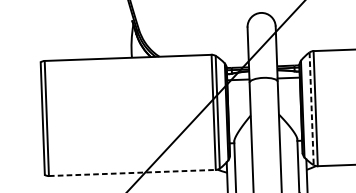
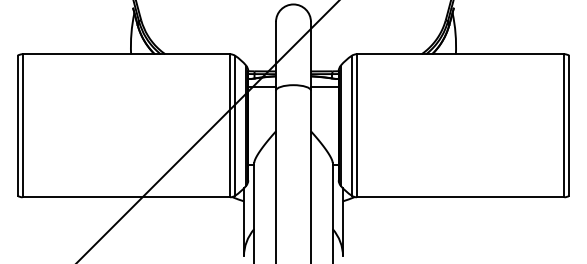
line: (311, 109) -> (351, 126), dashed -> solid
line: (132, 173) -> (126, 197), dashed -> solid

